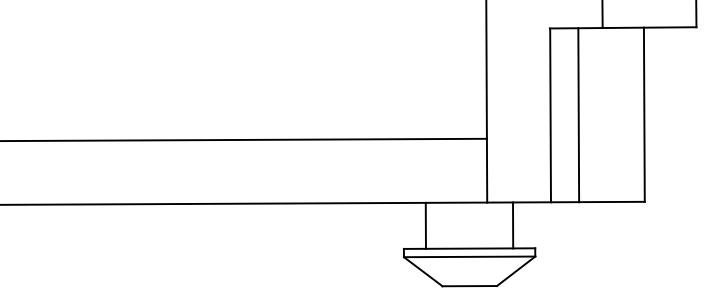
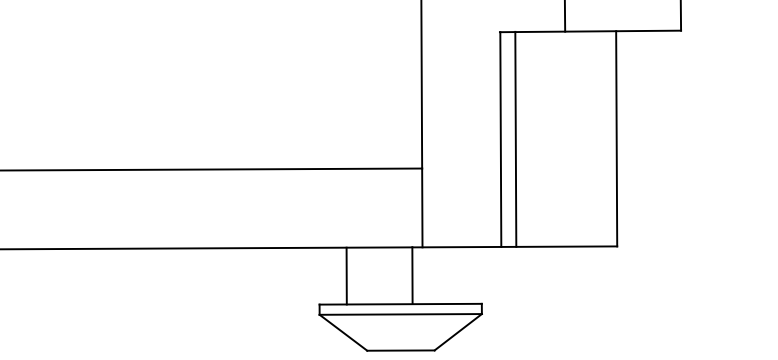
line: (578, 115) -> (515, 139), moved
line: (513, 225) -> (412, 275), moved

